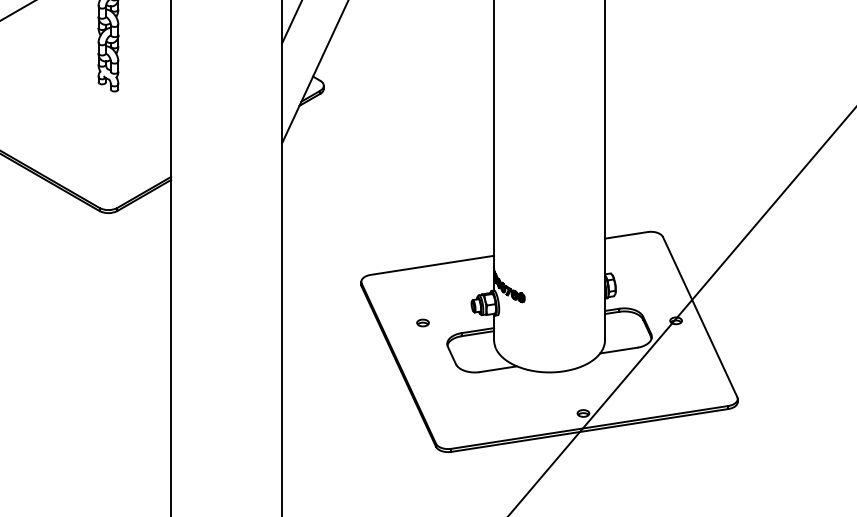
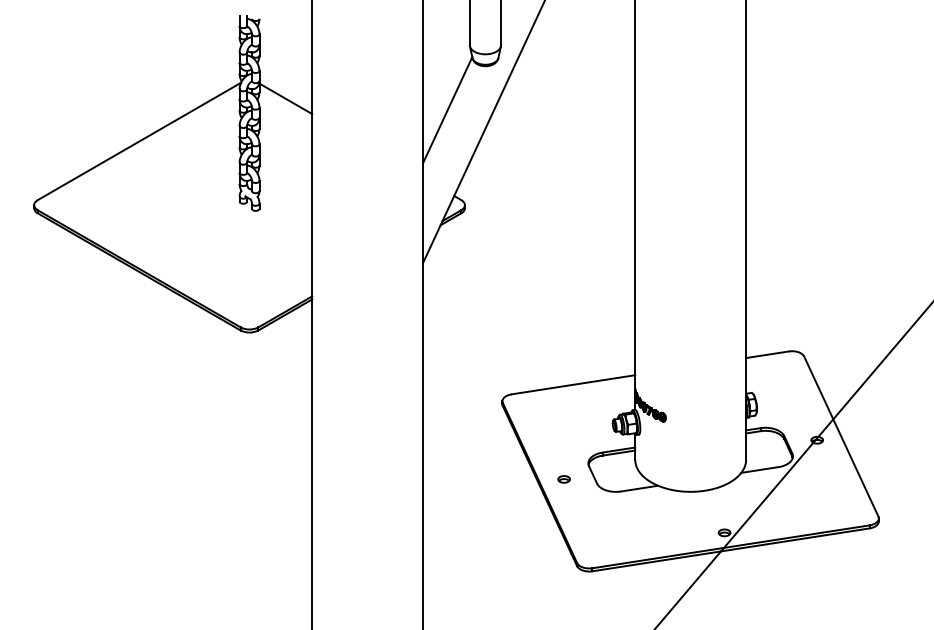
part: (422, 323) -> (563, 479), moved

